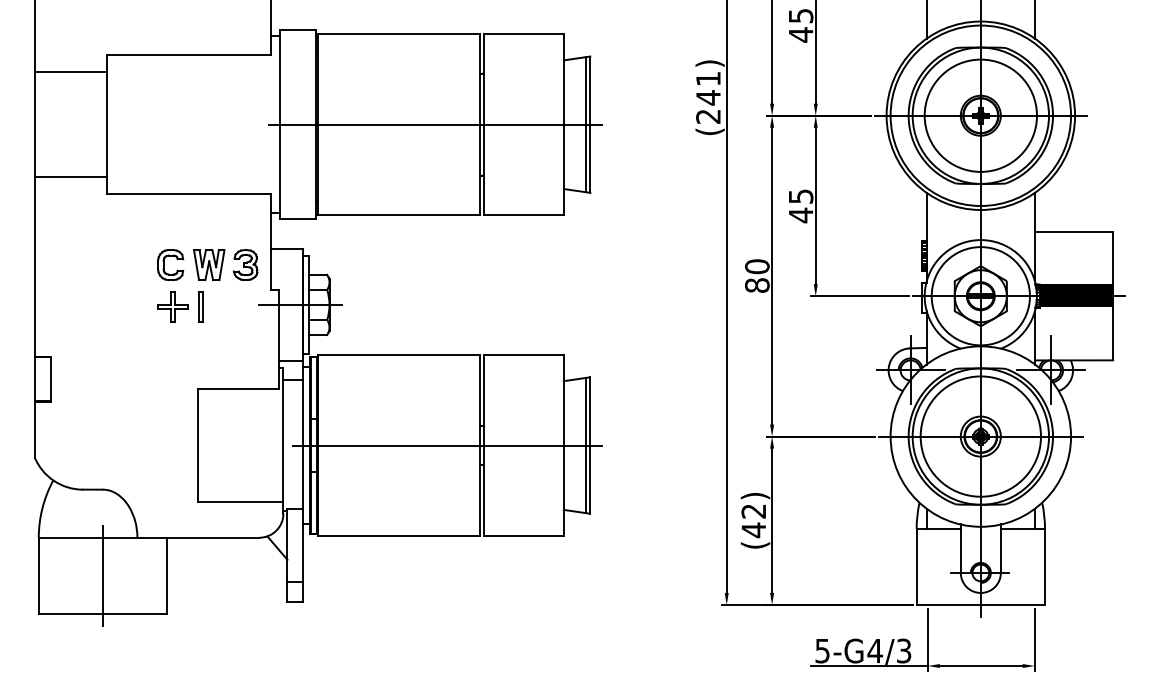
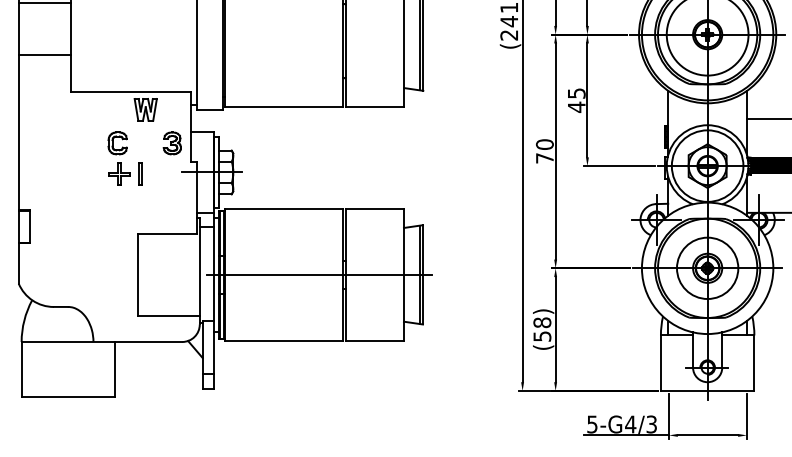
line: (435, 124) -> (310, 41), removed
line: (70, 177) -> (44, 54), moved
part: (209, 264) -> (145, 109), moved
text: (757, 285) -> (545, 158), 80 -> 70
circle: (980, 436) -> (707, 268), size x0.7
text: (753, 521) -> (542, 330), (42) -> (58)
line: (102, 575) -> (68, 369), removed

